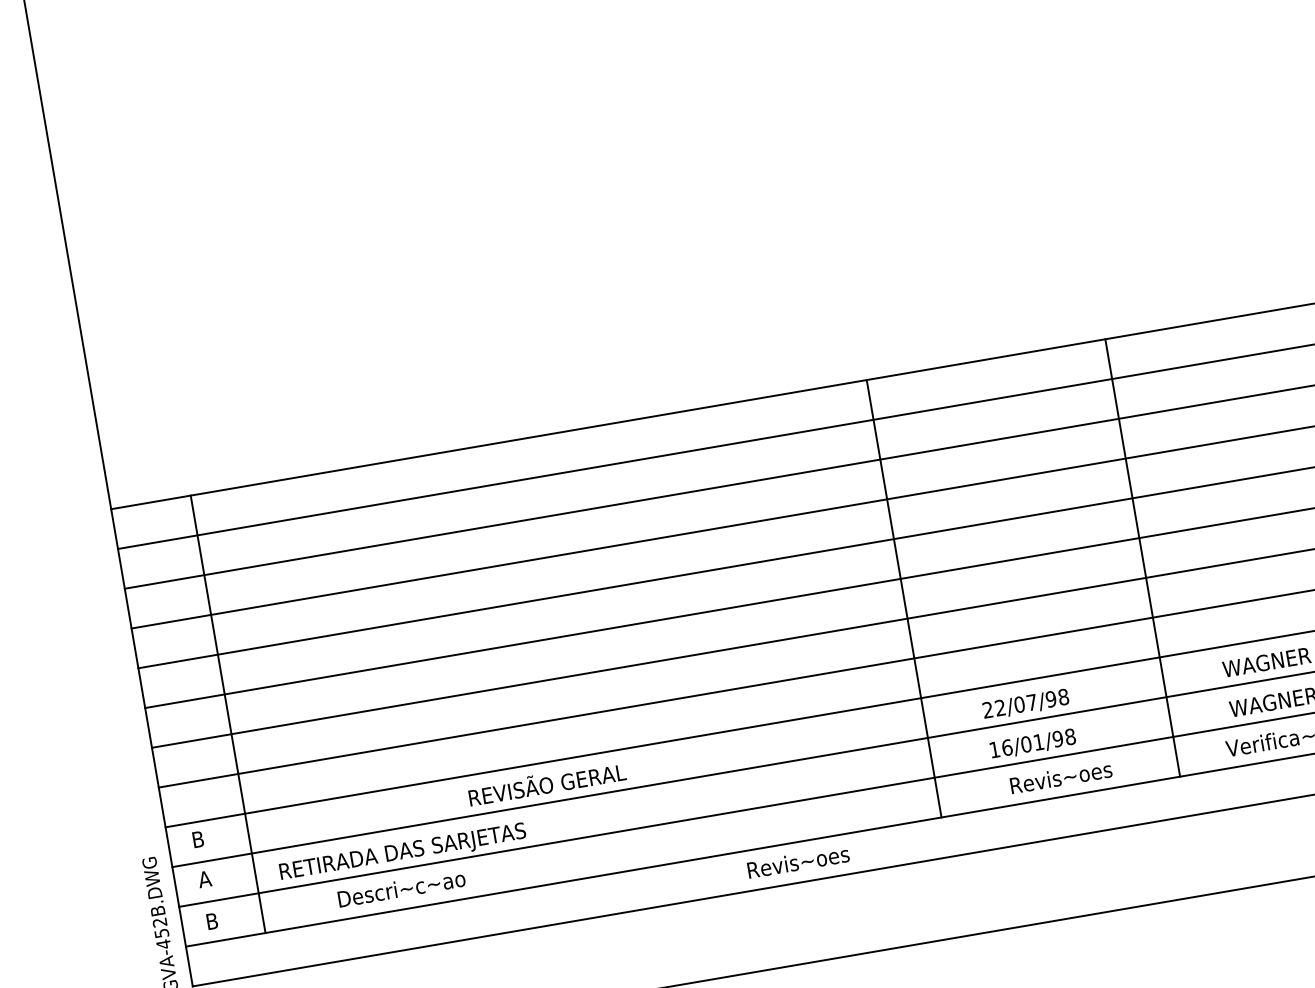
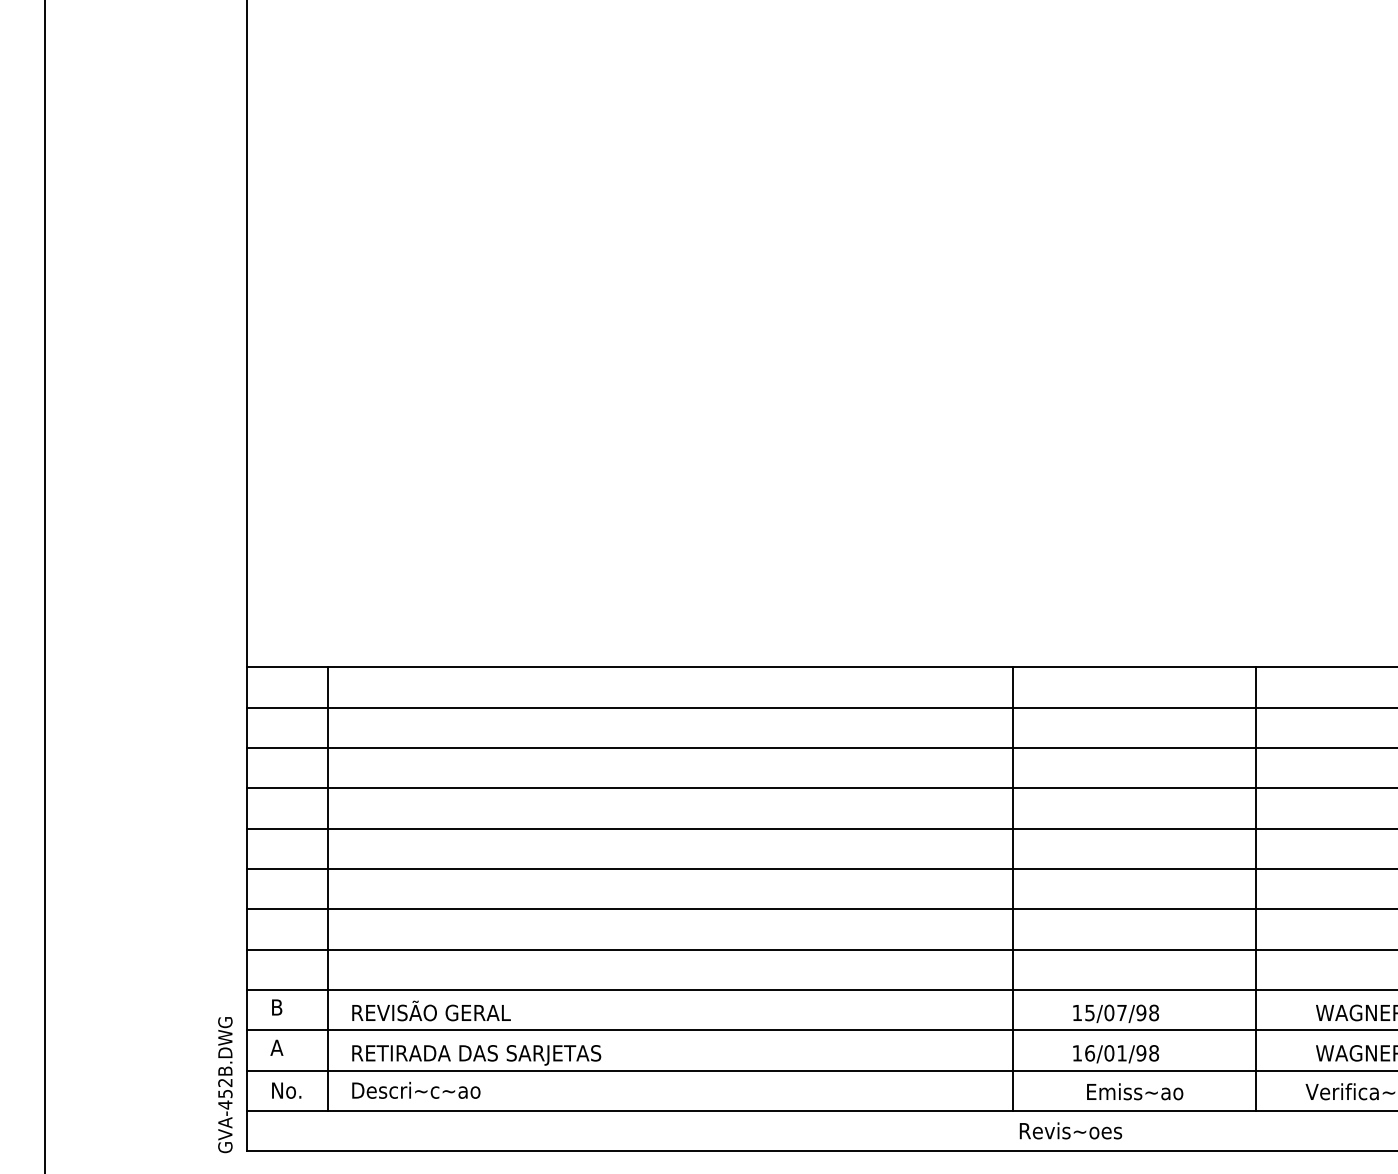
text: (993, 708) -> (1083, 1012), 22/07/98 -> 15/07/98
text: (1062, 777) -> (1139, 1091), Revis~oes -> Emiss~ao
text: (547, 782) -> (431, 1010), moved
text: (797, 861) -> (1070, 1130), moved
text: (401, 887) -> (416, 1089), moved
text: (222, 919) -> (287, 1090), B -> No.

